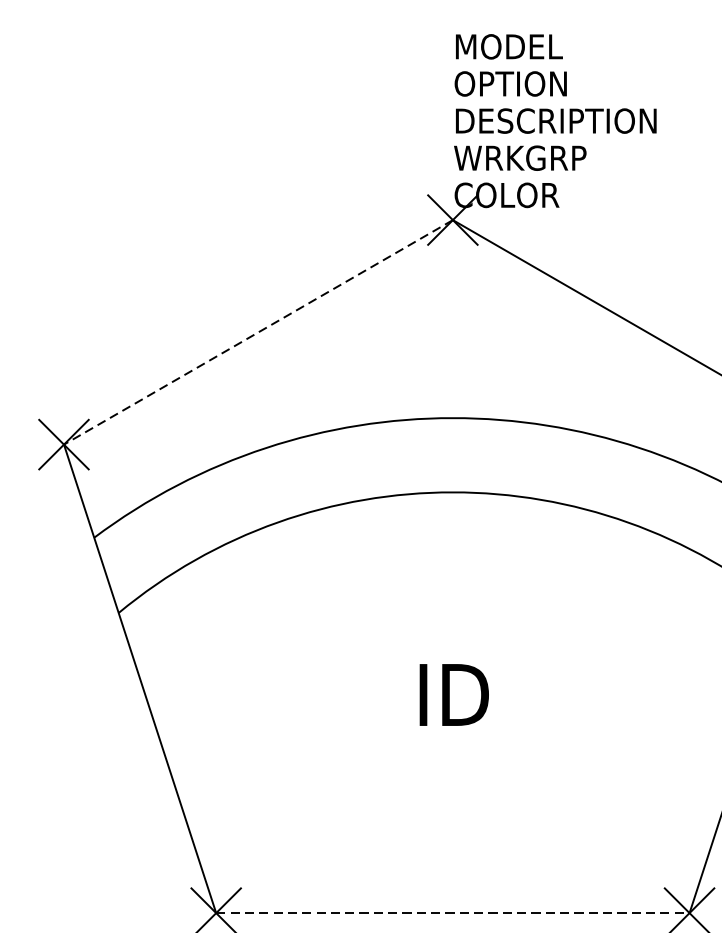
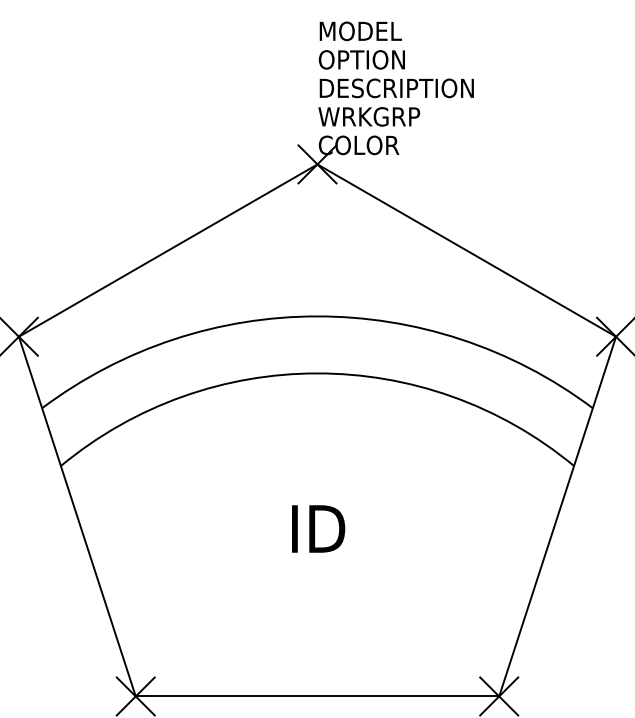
line: (257, 332) -> (167, 250), dashed -> solid
line: (452, 913) -> (317, 696), dashed -> solid

